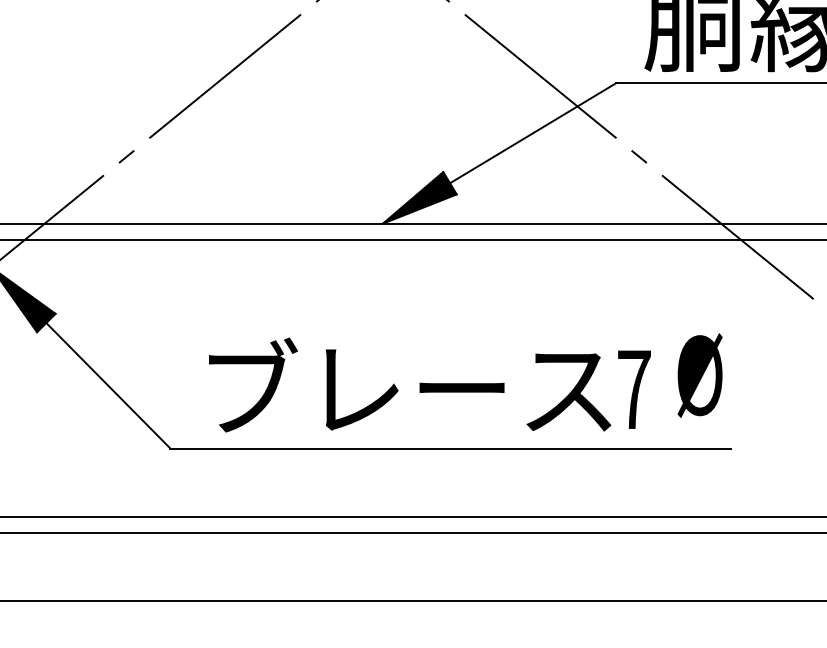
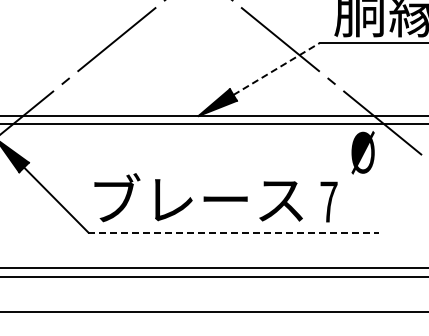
line: (533, 132) -> (276, 68), solid -> dashed
text: (698, 375) -> (362, 152), moved
text: (409, 384) -> (198, 197), moved
line: (452, 448) -> (234, 232), solid -> dashed

